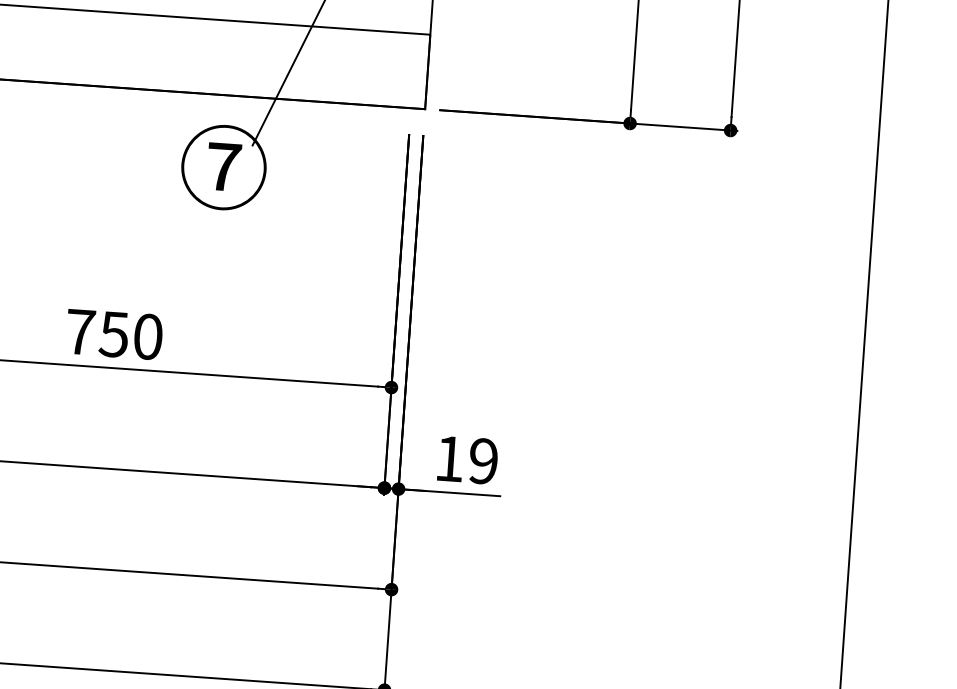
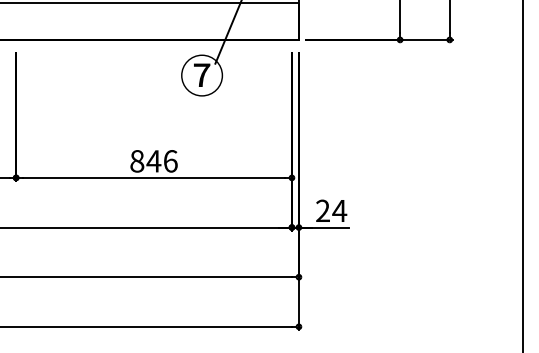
text: (113, 334) -> (153, 161), 750 -> 846
text: (466, 459) -> (331, 210), 19 -> 24

